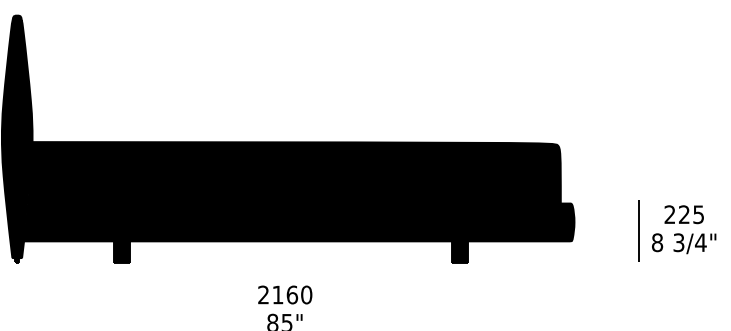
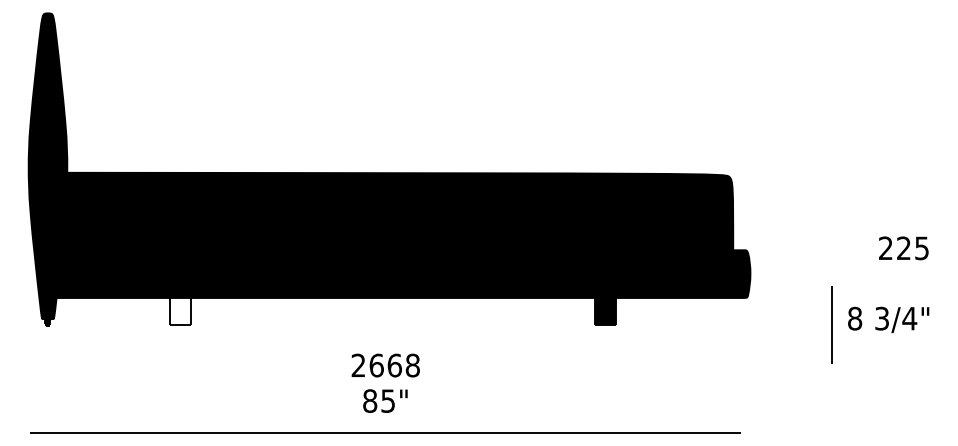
text: (684, 214) -> (903, 248), moved
line: (638, 230) -> (831, 324), moved
text: (684, 243) -> (888, 319), moved
fill: (122, 252) -> (180, 311), removed
text: (292, 294) -> (394, 365), 2160 -> 2668

